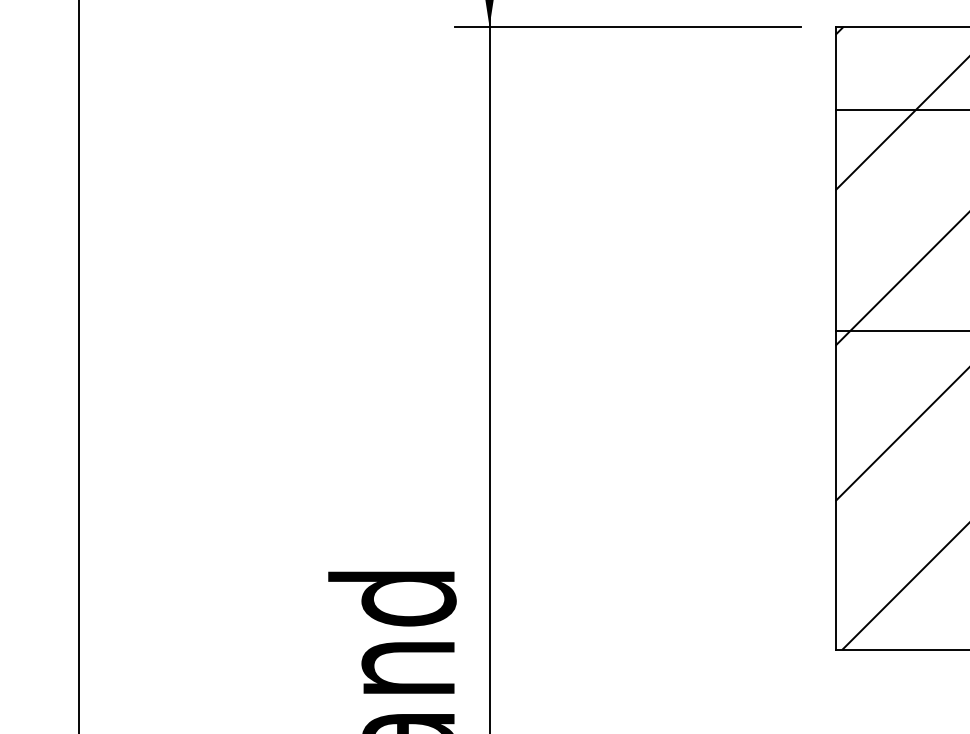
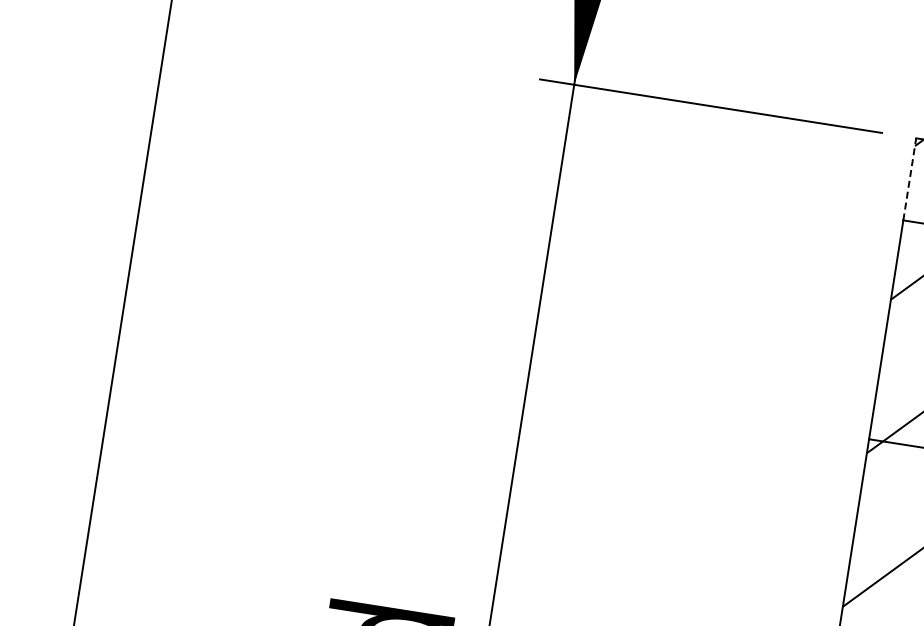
line: (835, 68) -> (909, 179), solid -> dashed

